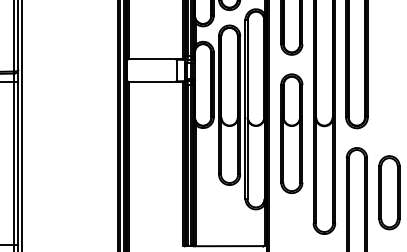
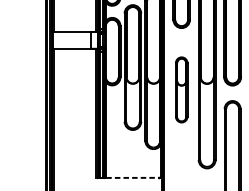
part: (291, 133) -> (181, 89), size x0.7
line: (229, 246) -> (132, 178), solid -> dashed

